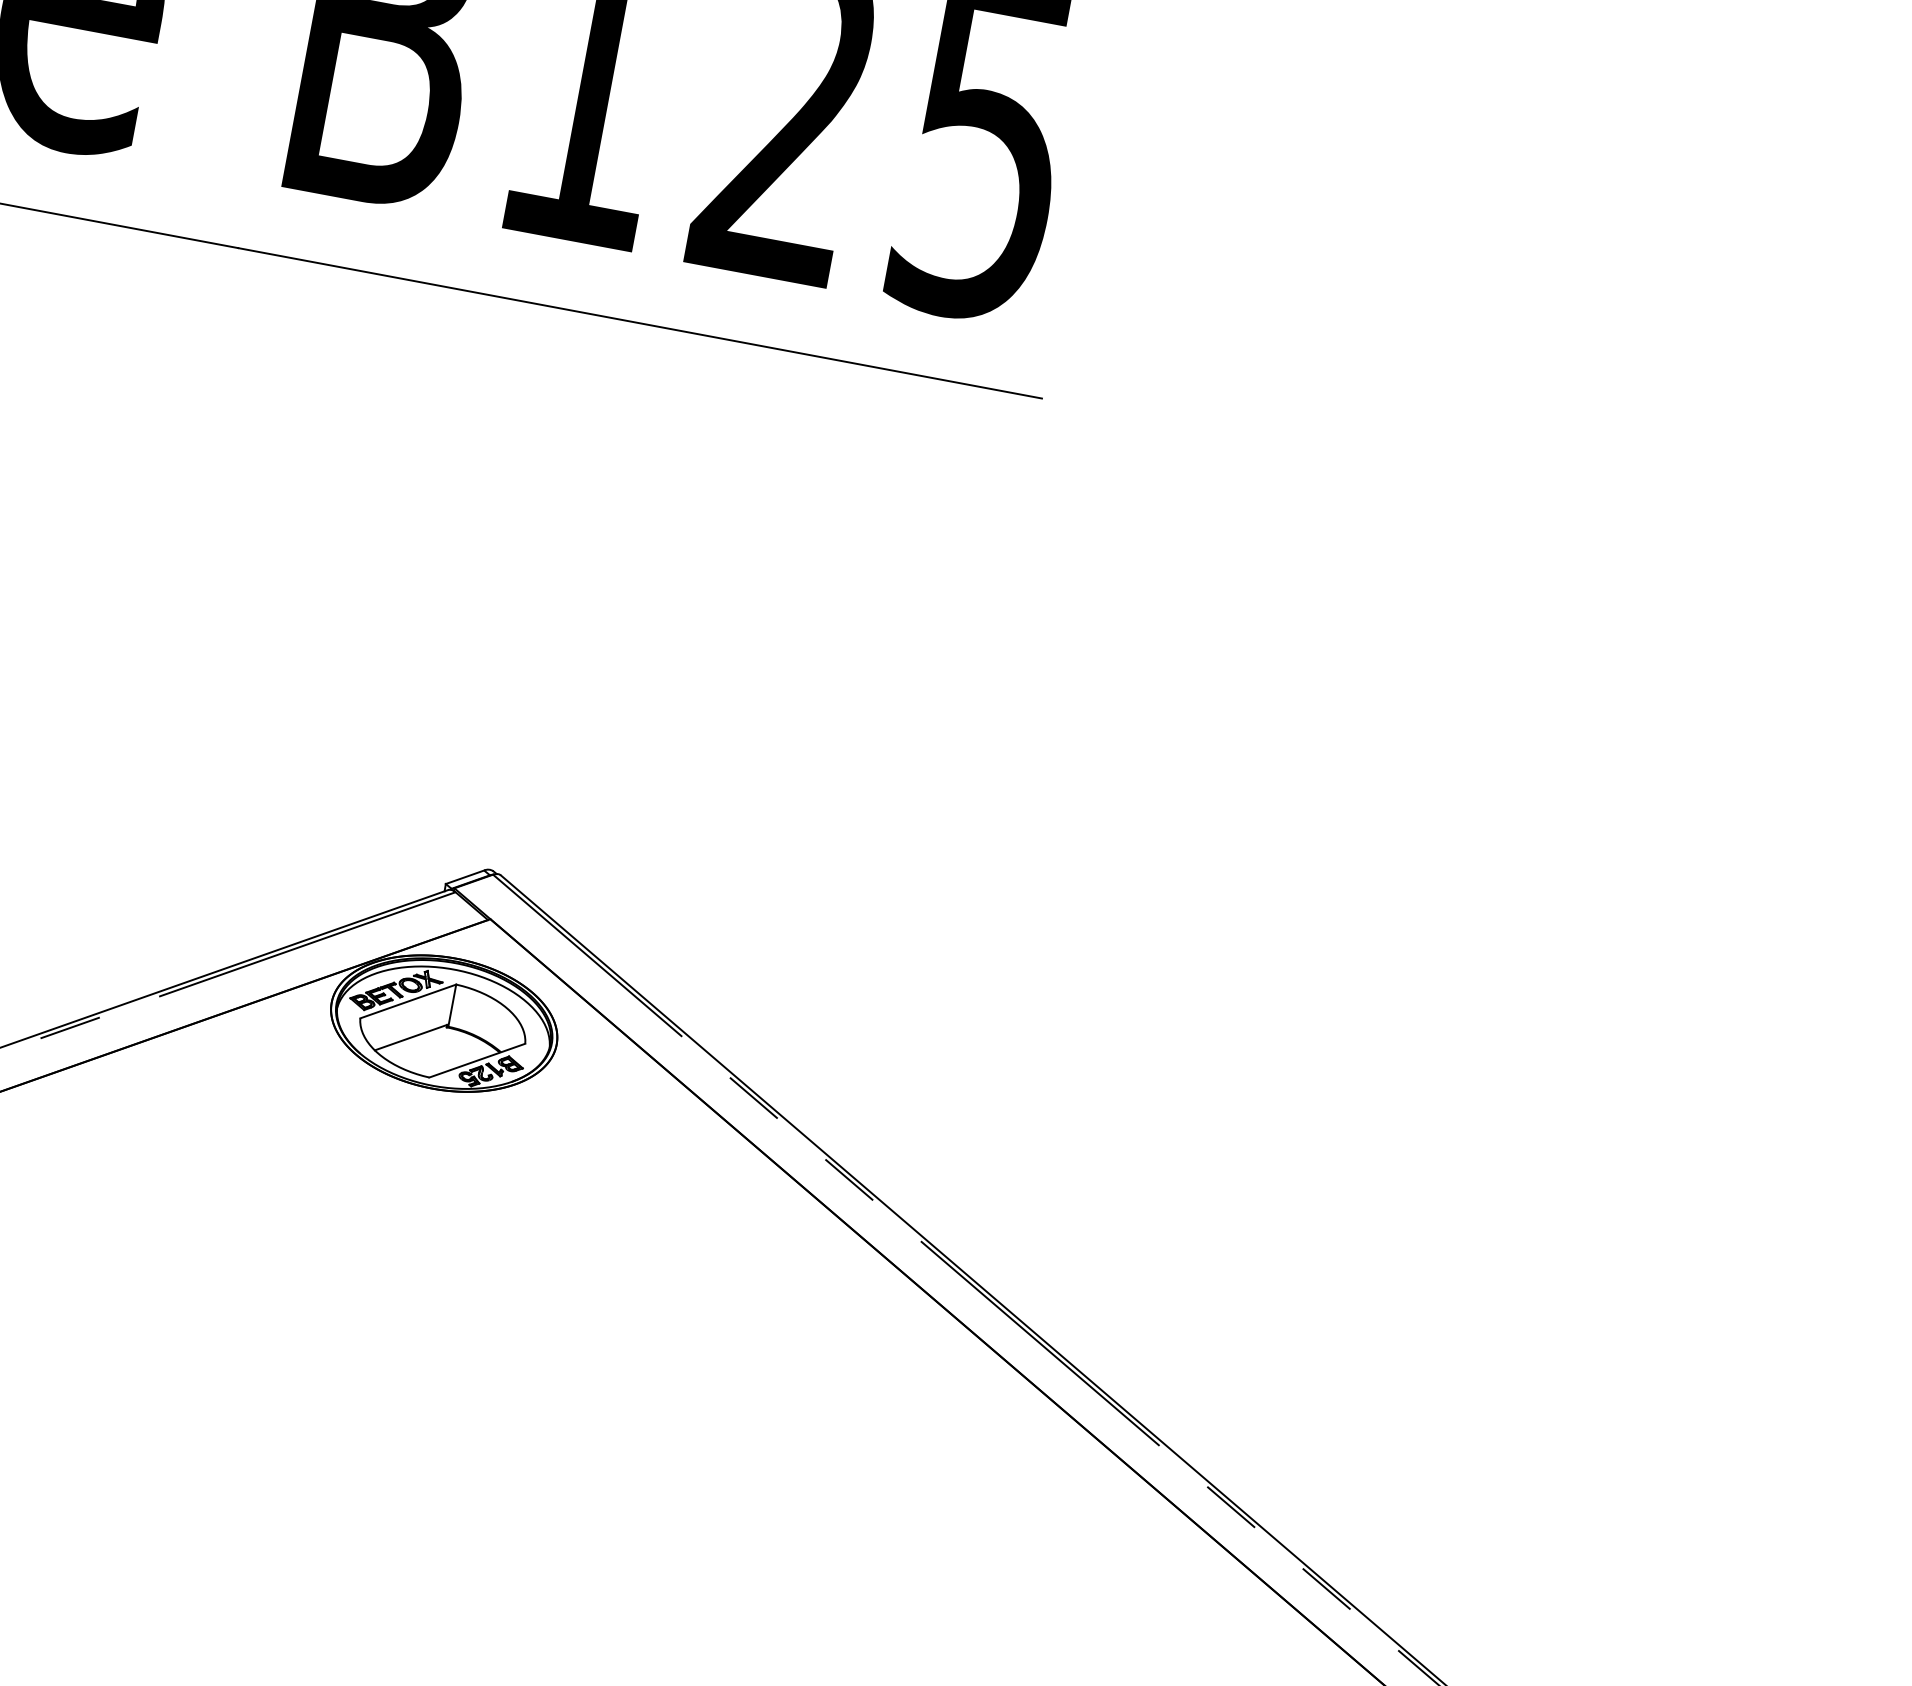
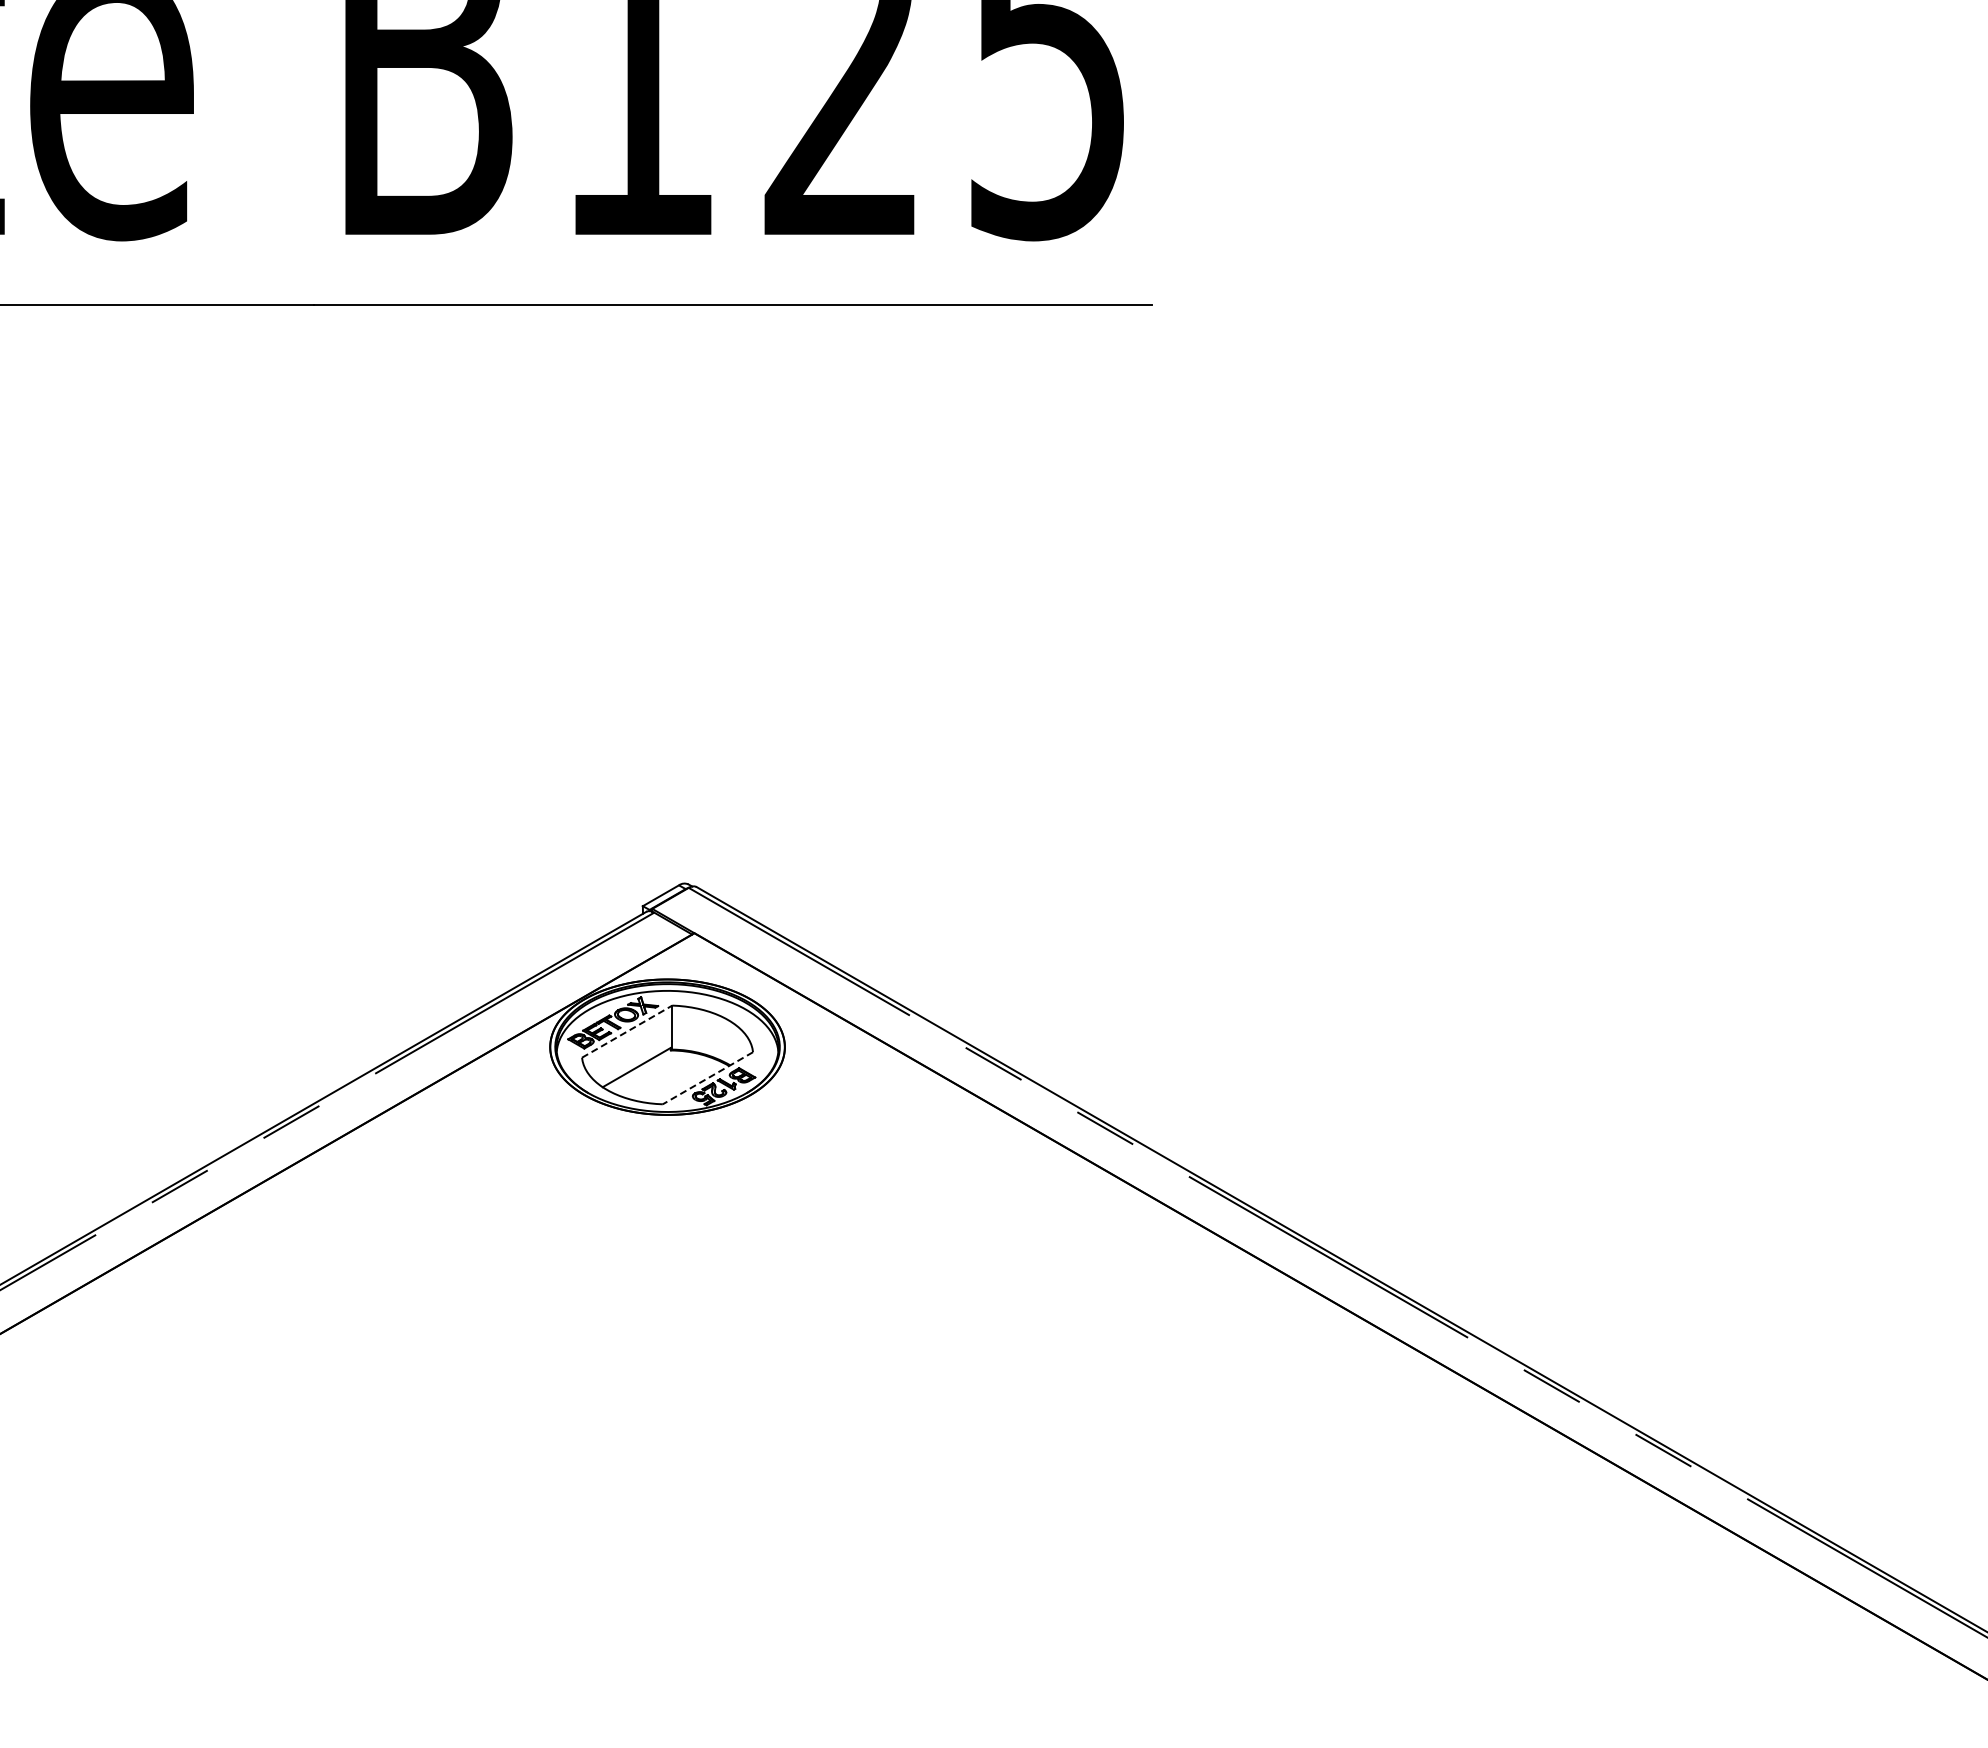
line: (408, 1001) -> (627, 1031), solid -> dashed
line: (476, 1060) -> (707, 1078), solid -> dashed

